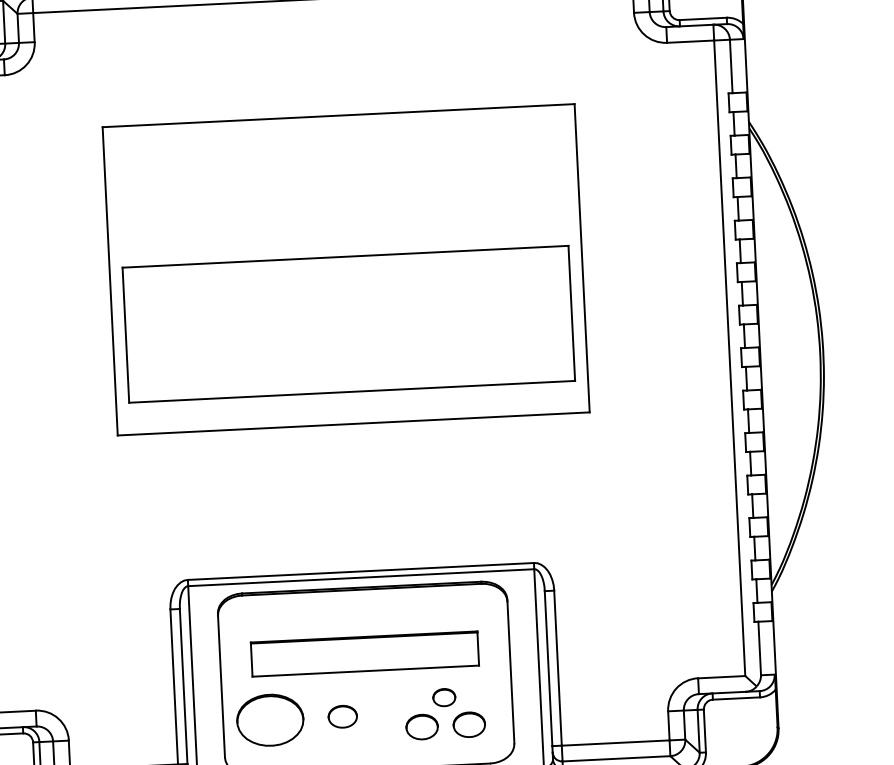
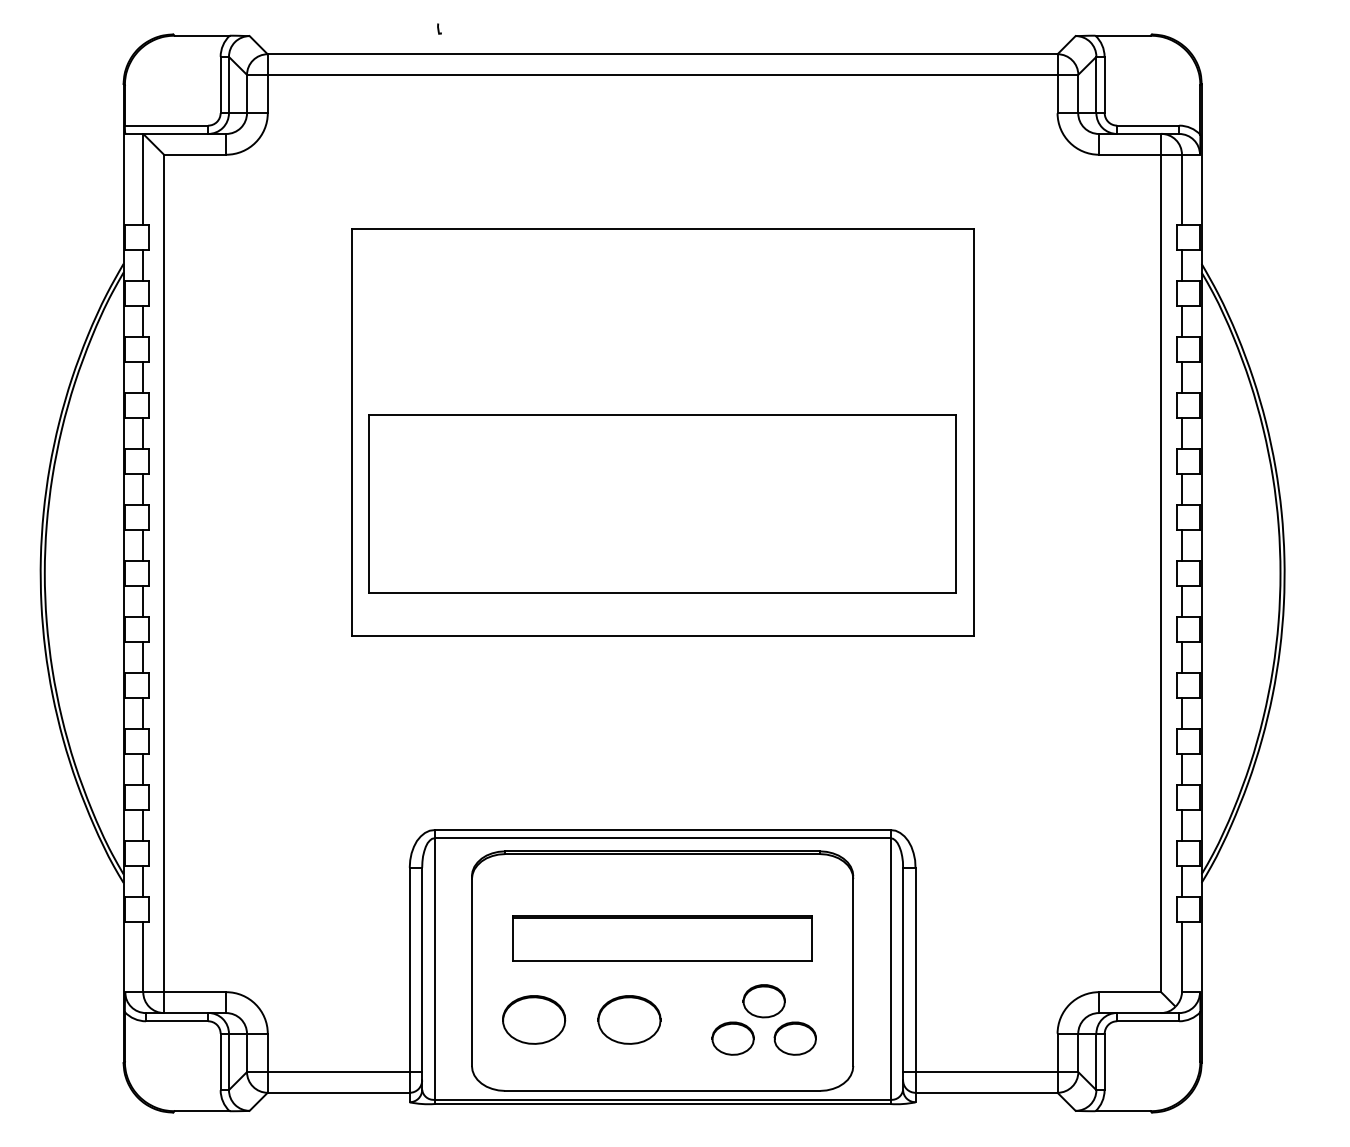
part: (443, 697) -> (763, 1001), size x1.43
part: (342, 716) -> (629, 1019), size x1.67
part: (270, 719) -> (534, 1019), size x0.71

